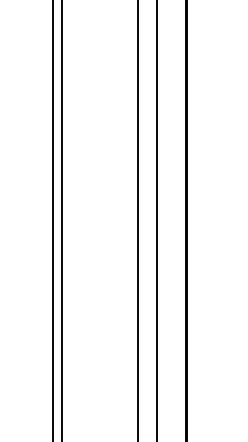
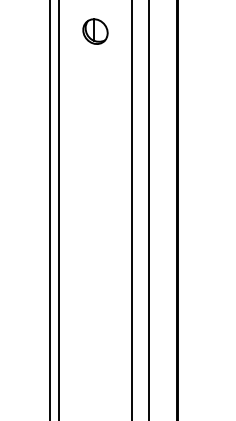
part: (100, 32) -> (95, 31), added

